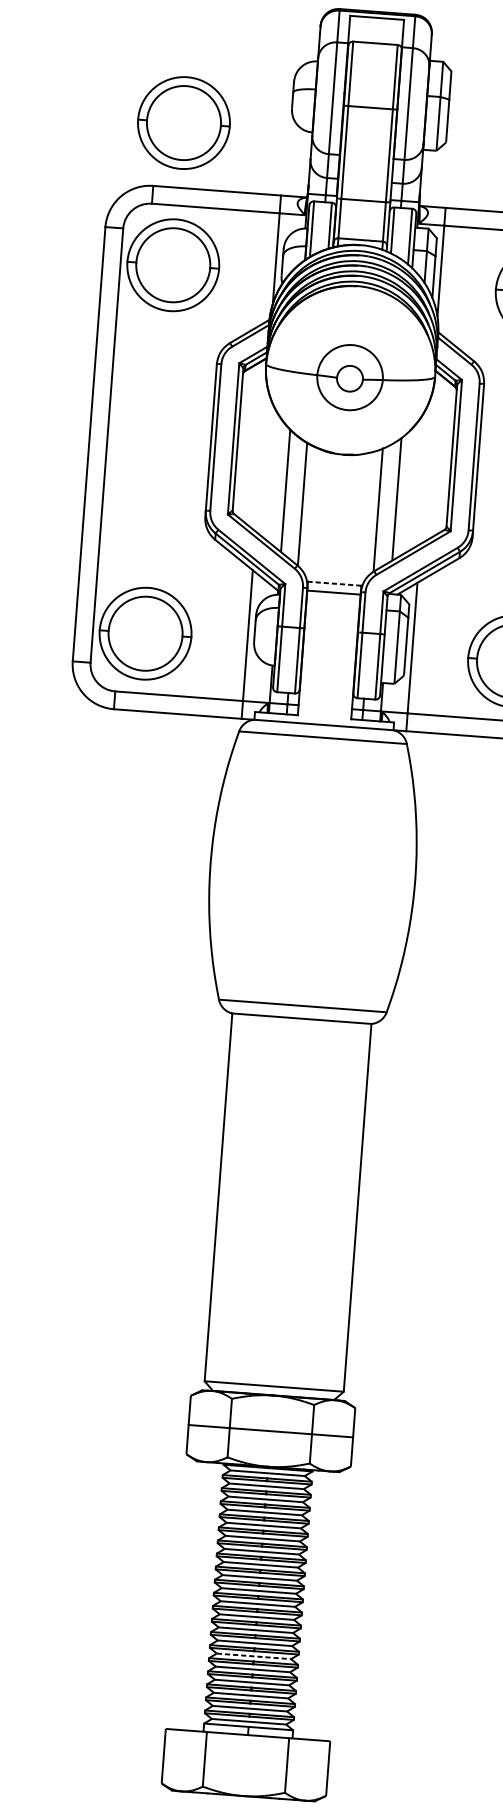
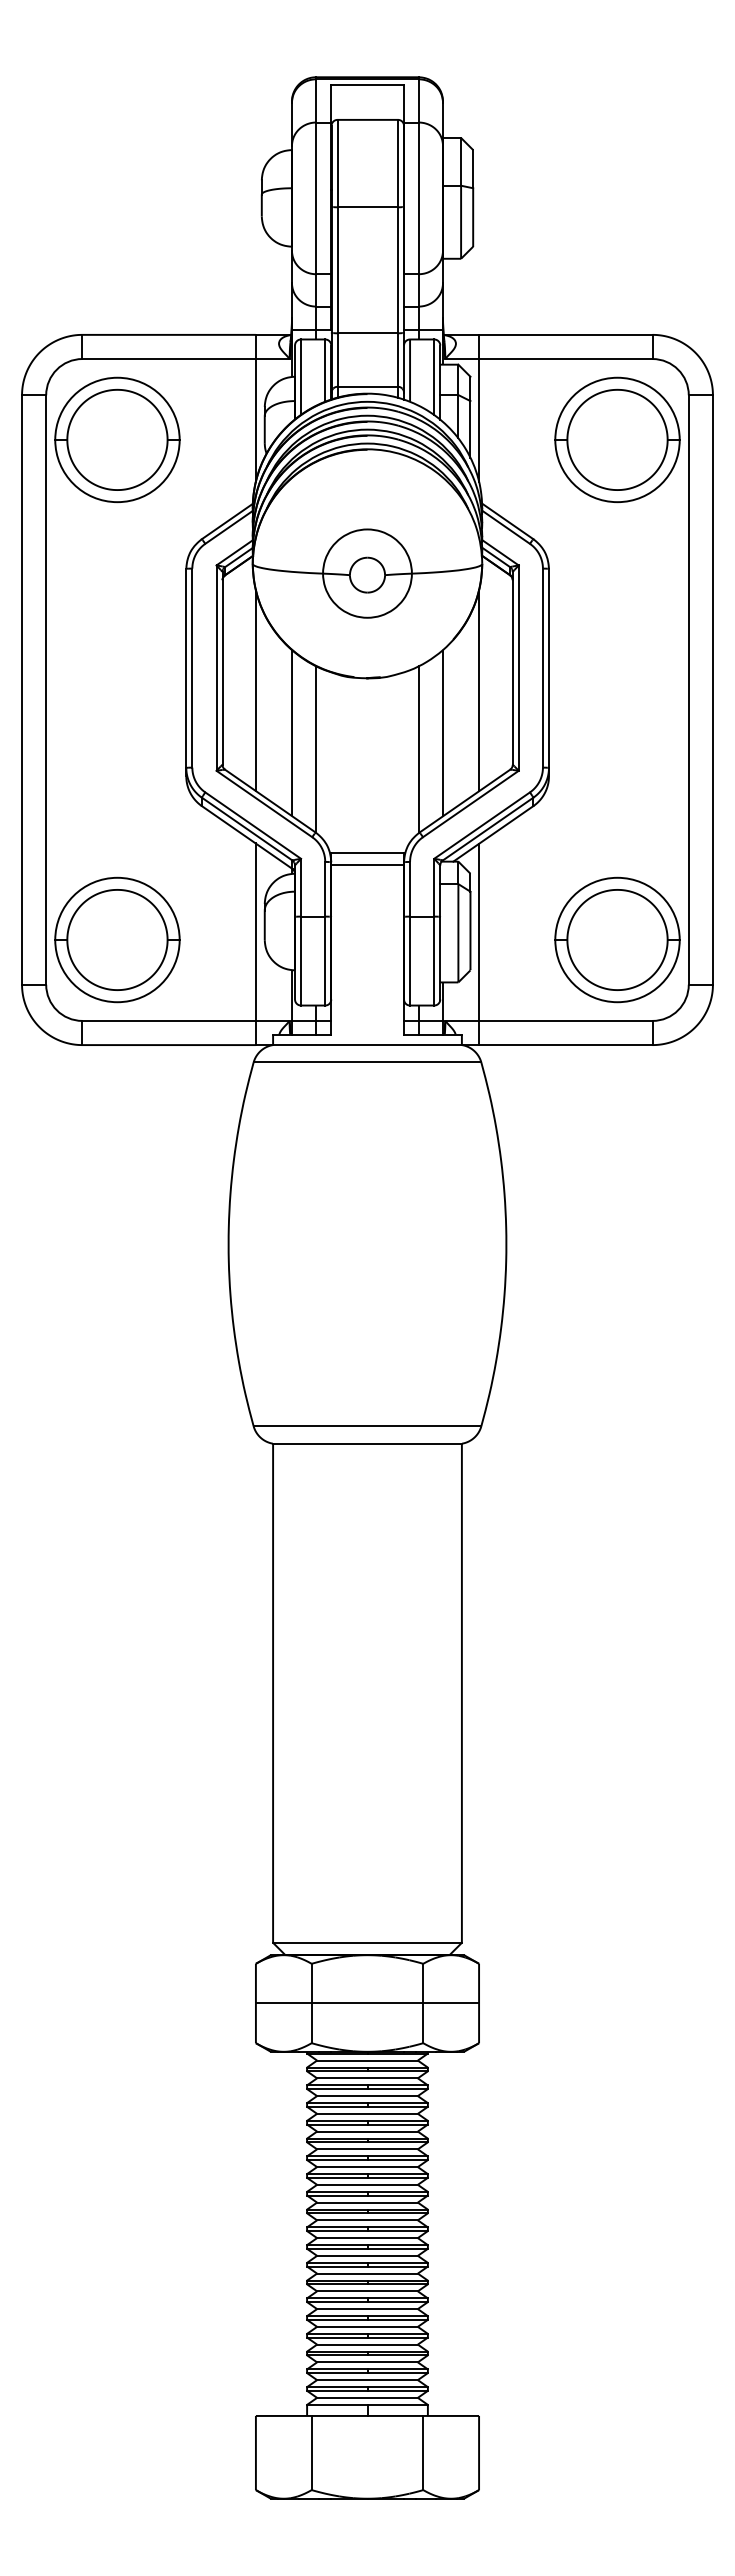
part: (184, 122) -> (117, 246), removed
line: (261, 456) -> (255, 689), added
line: (426, 469) -> (479, 690), added
line: (334, 583) -> (367, 853), dashed -> solid
line: (253, 1656) -> (367, 2309), dashed -> solid

